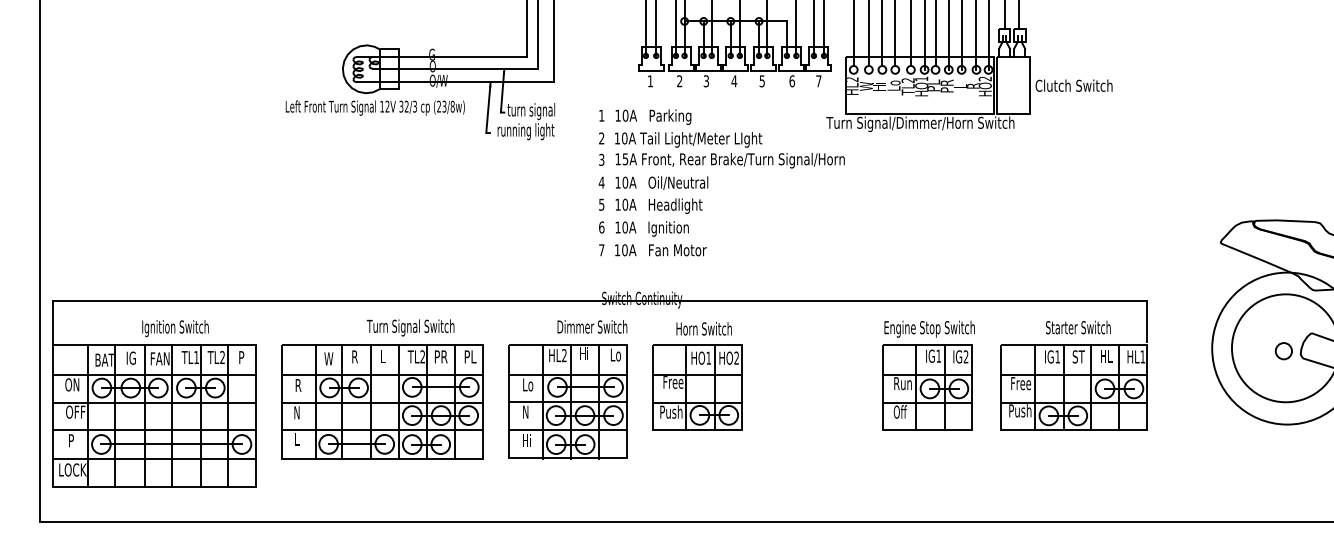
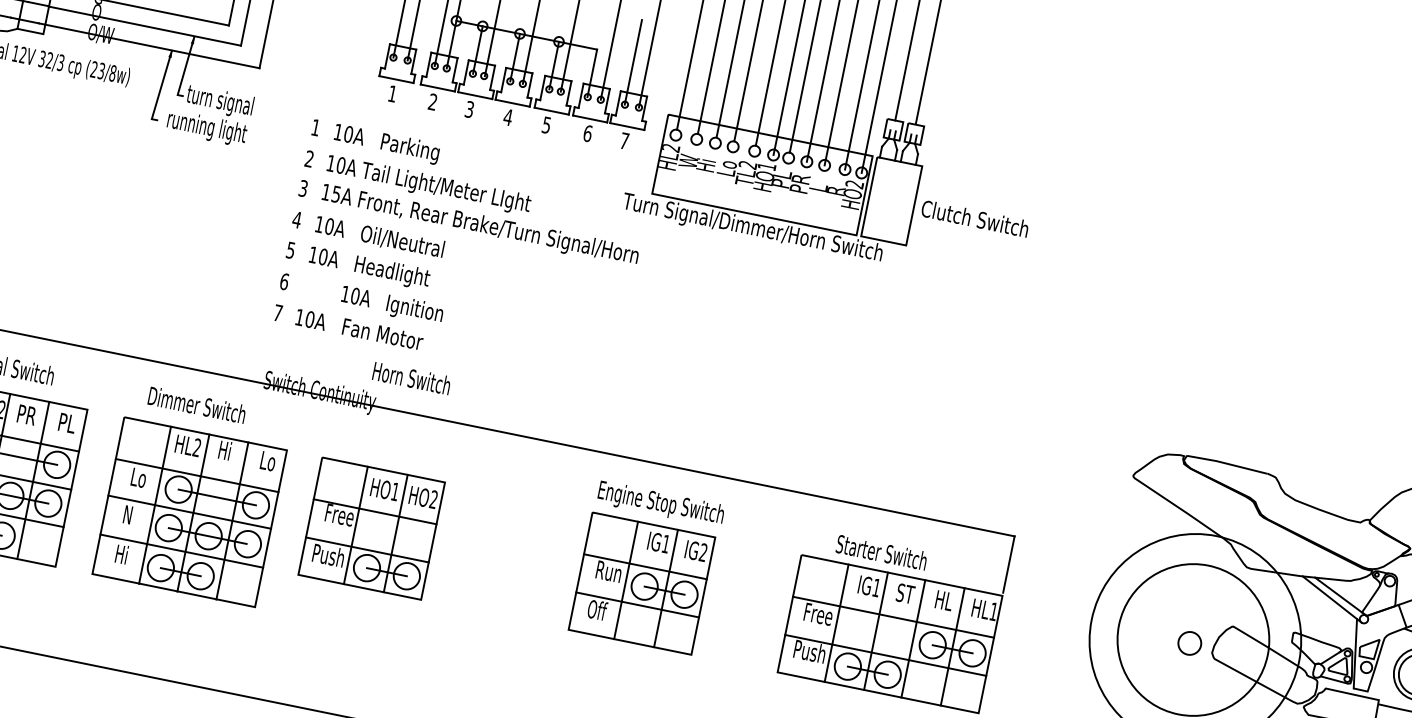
text: (651, 228) -> (391, 304), moved
text: (592, 326) -> (197, 404), moved
text: (1078, 327) -> (881, 552), moved
text: (703, 328) -> (410, 377), moved
part: (928, 375) -> (646, 567), moved

